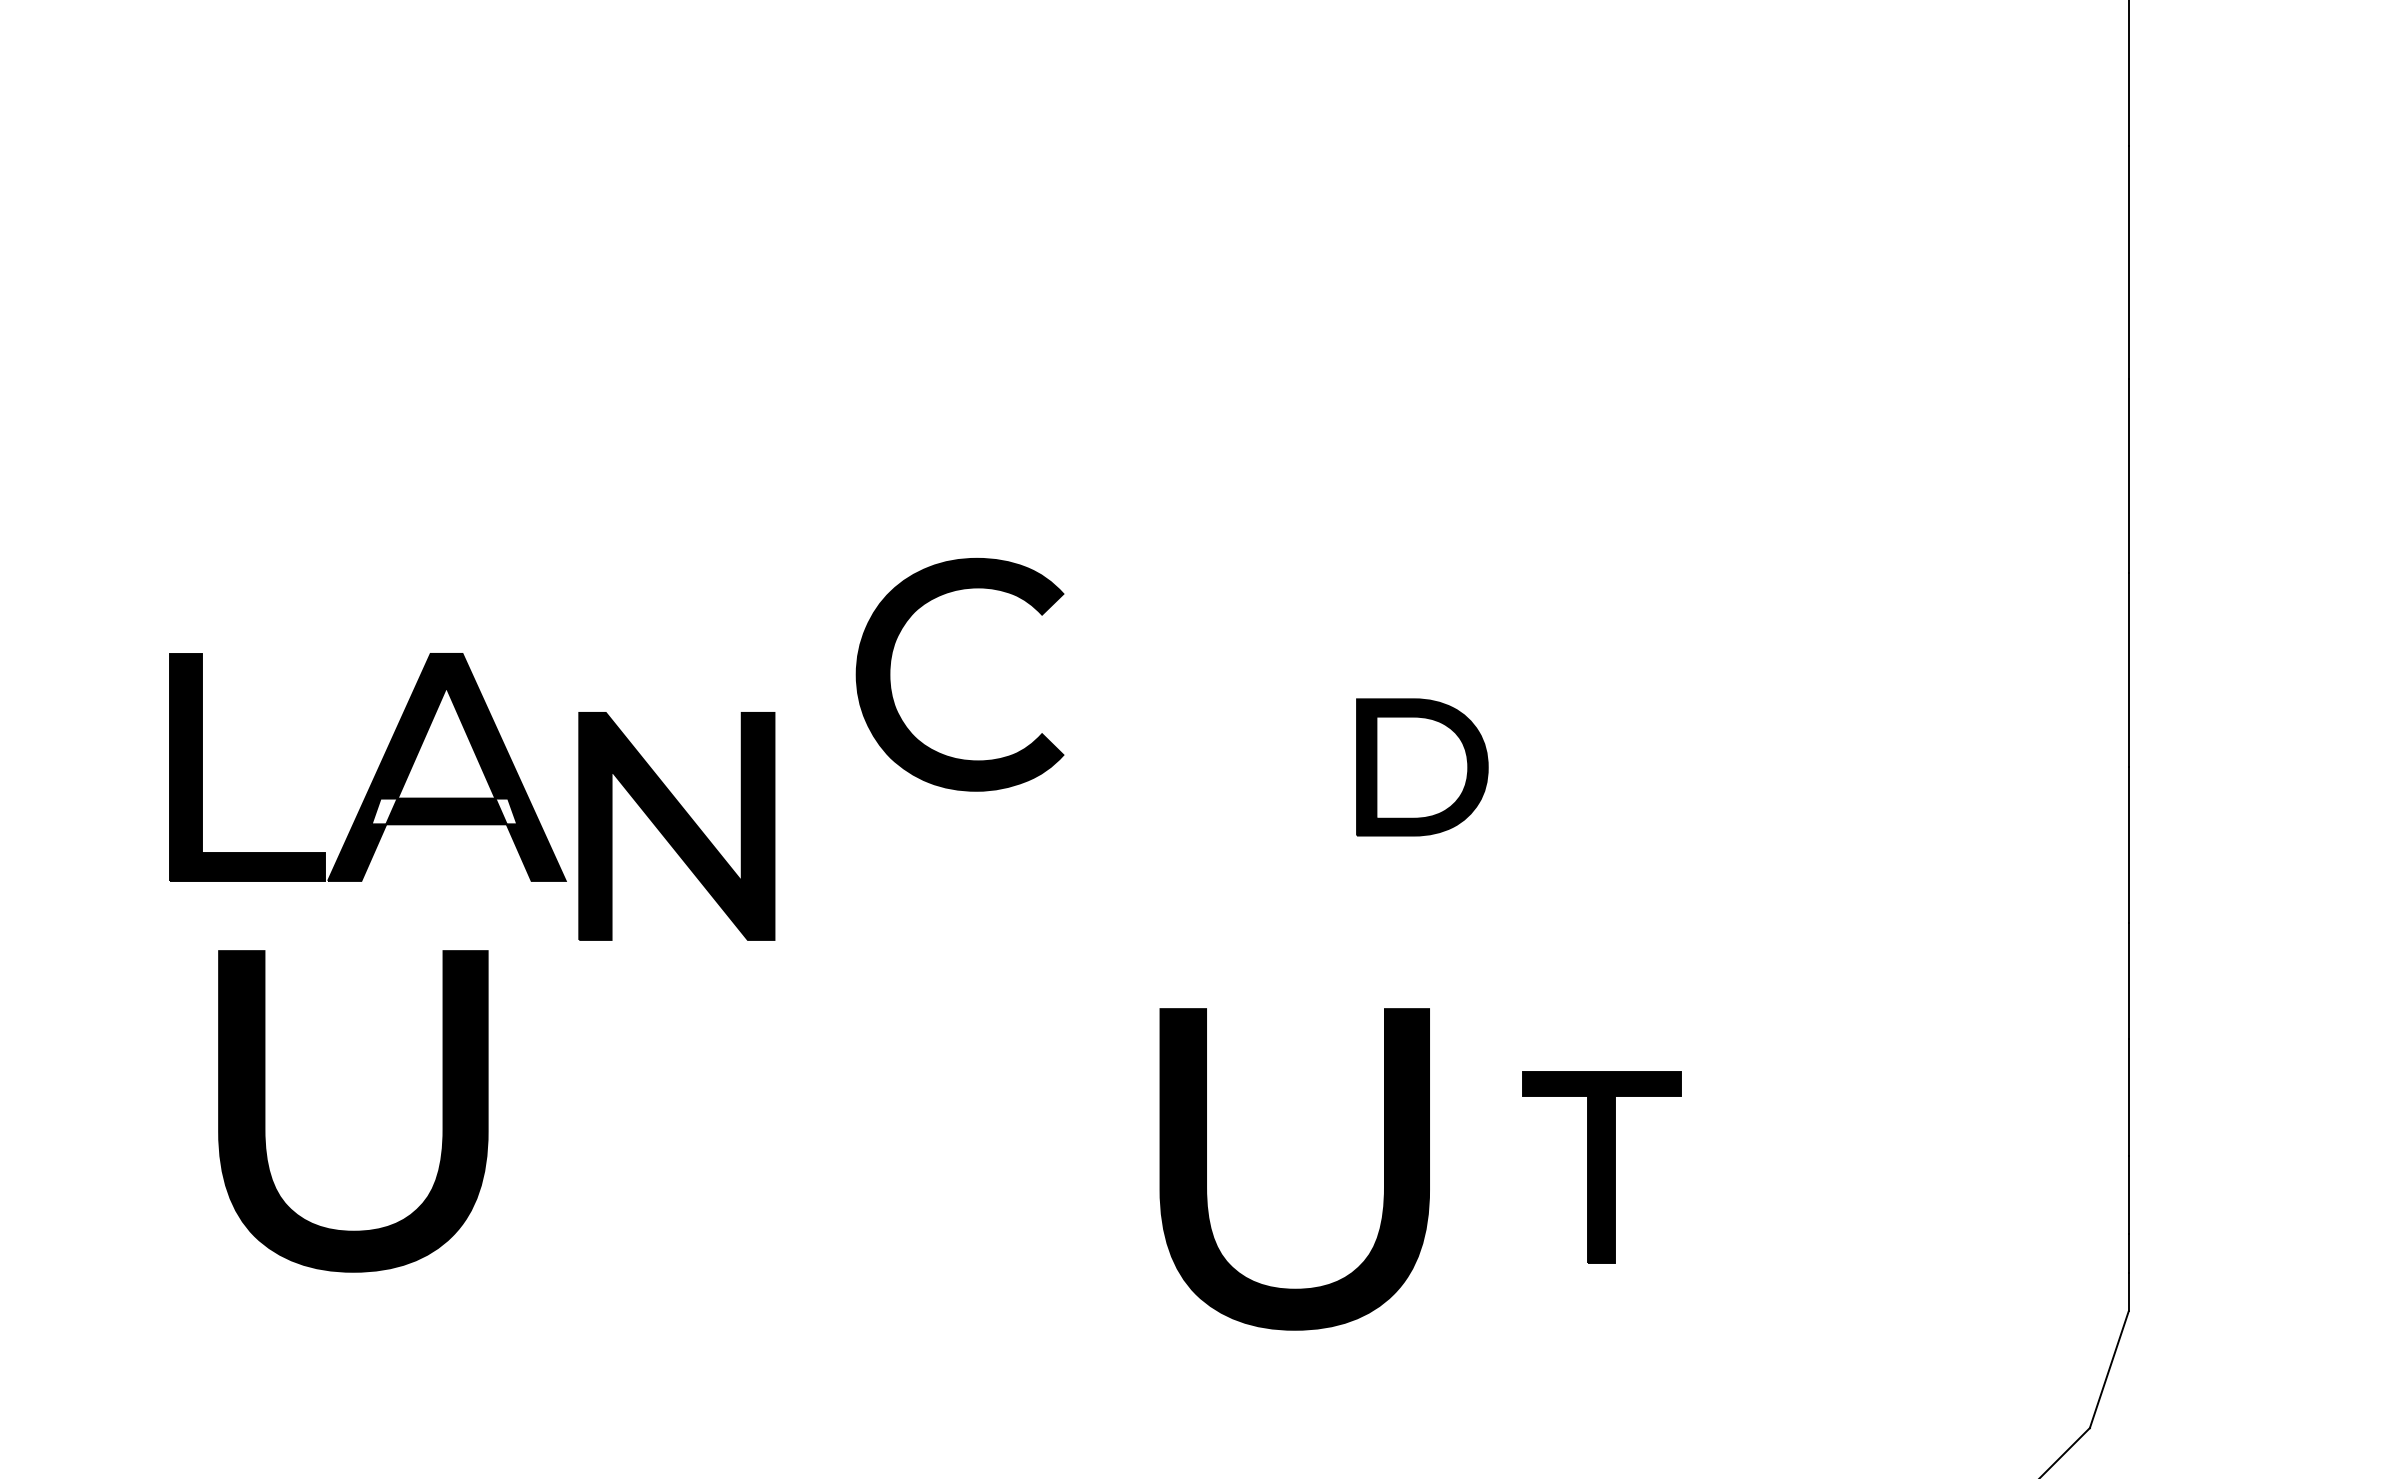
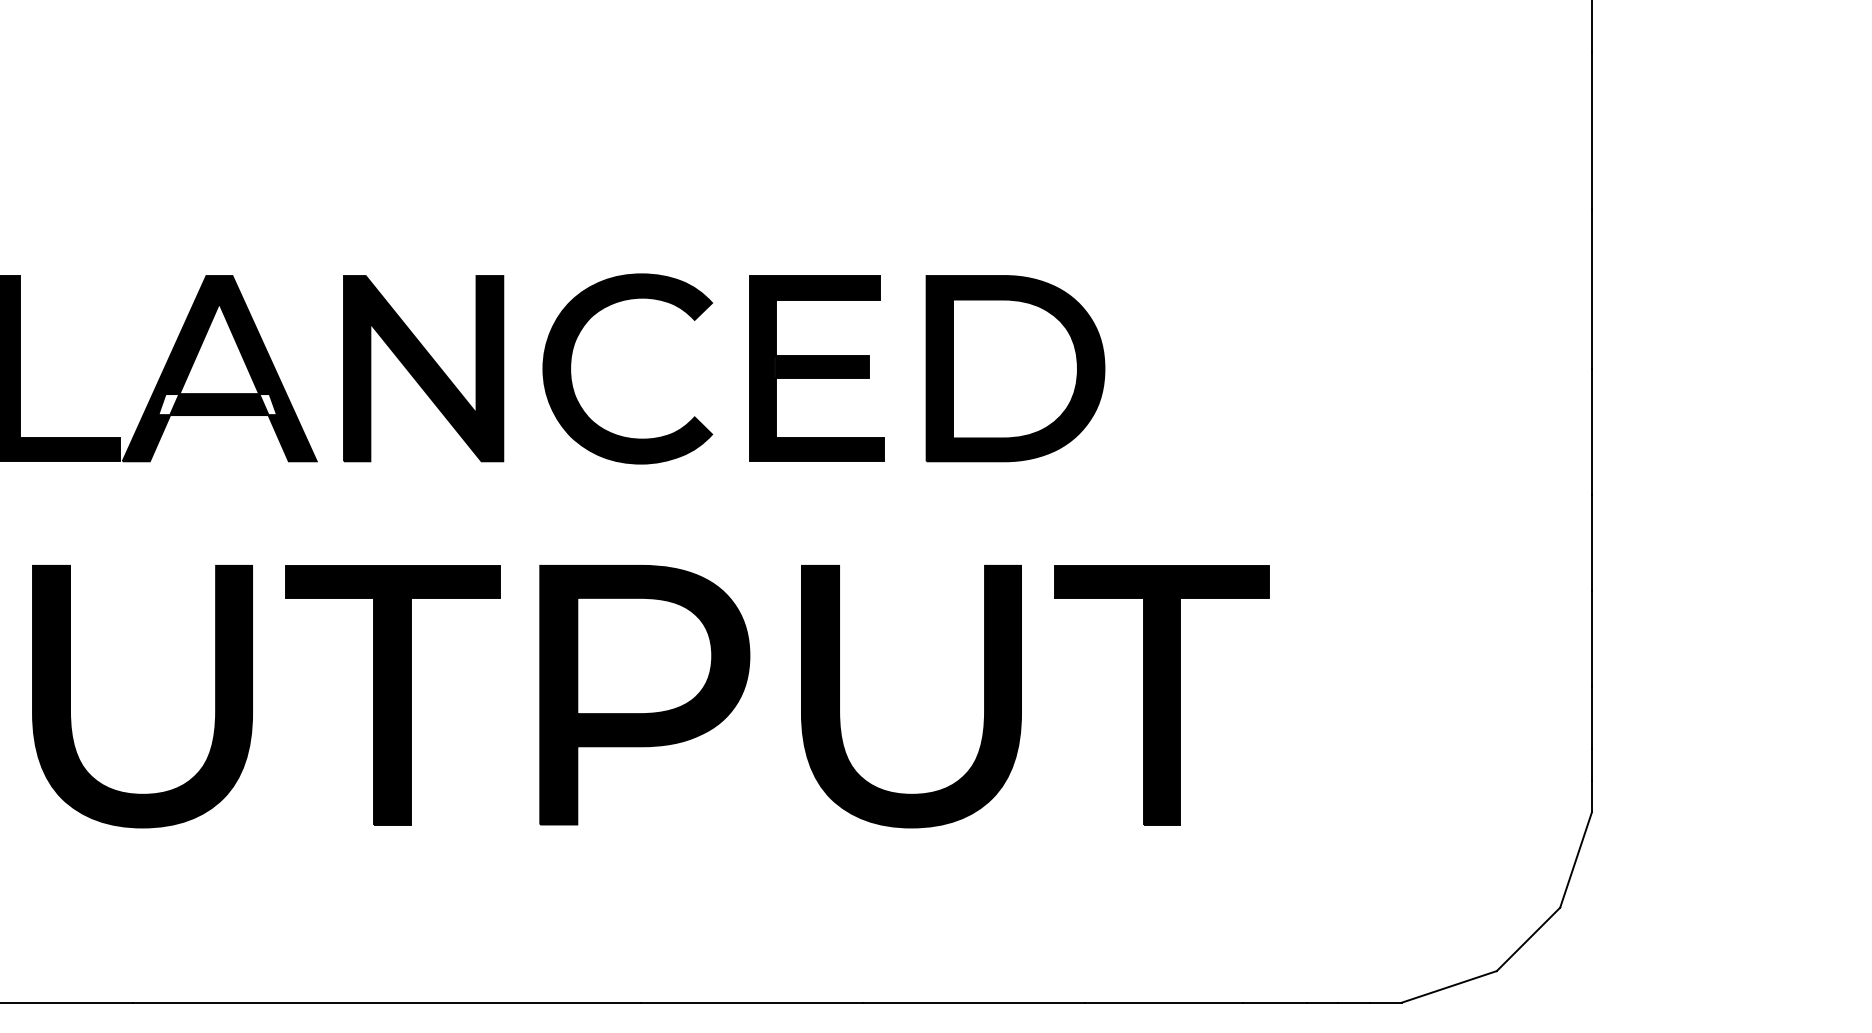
part: (890, 674) -> (571, 368), moved
part: (1178, 767) -> (816, 368), added
part: (1422, 767) -> (1015, 368), size x1.67
part: (676, 826) -> (423, 368), moved
part: (265, 1111) -> (70, 696), moved
part: (658, 1167) -> (392, 695), added
part: (967, 1167) -> (644, 695), added
part: (1601, 1167) -> (1161, 695), size x1.67

